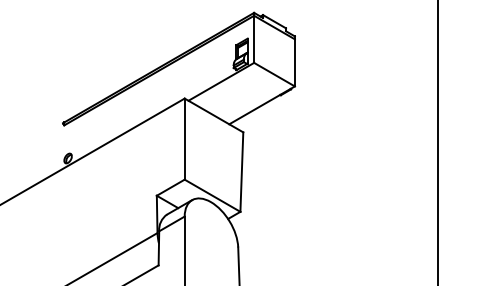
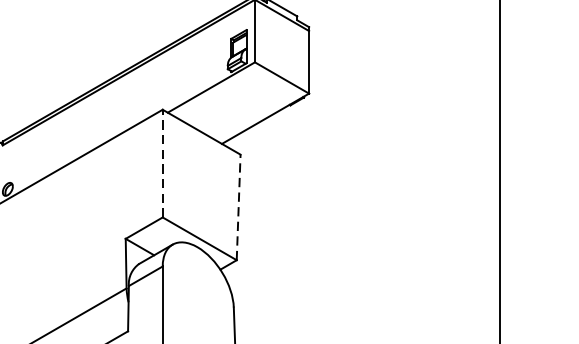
line: (184, 139) -> (162, 164), solid -> dashed
line: (241, 172) -> (238, 207), solid -> dashed

